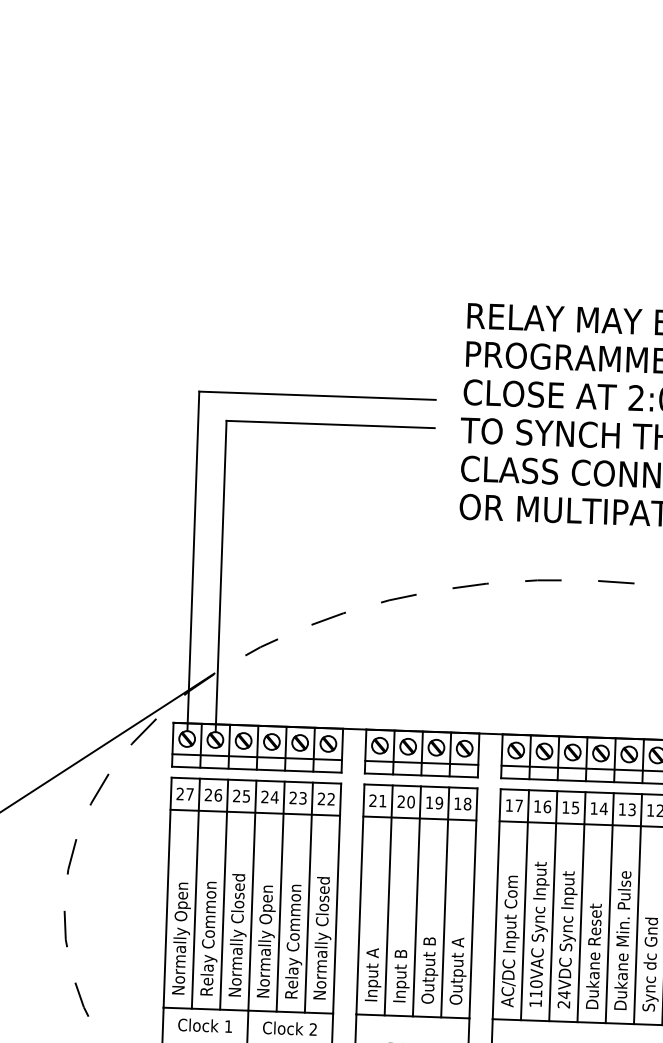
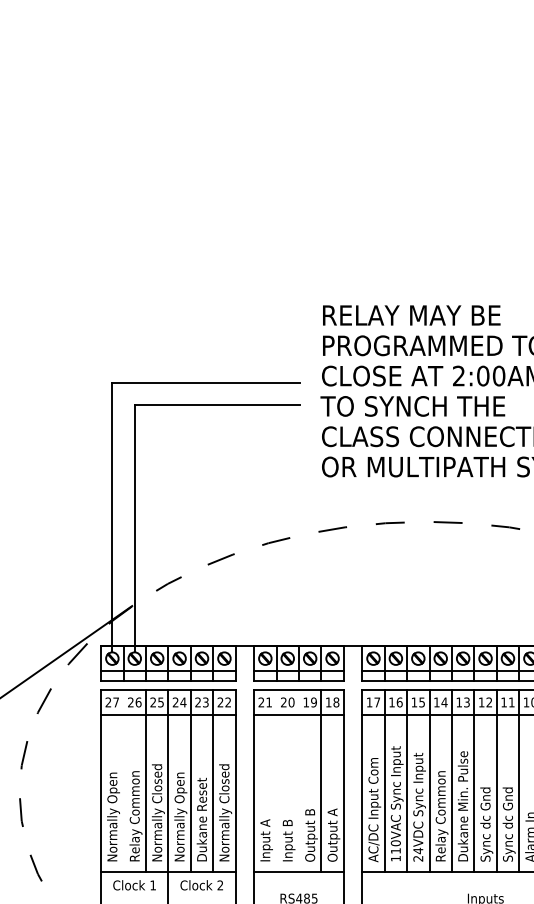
line: (195, 893) -> (123, 780), removed
line: (388, 899) -> (276, 780), removed
line: (416, 900) -> (298, 780), removed
text: (293, 940) -> (202, 815), Relay Common -> Dukane Reset
text: (595, 951) -> (441, 815), Dukane Reset -> Relay Common

